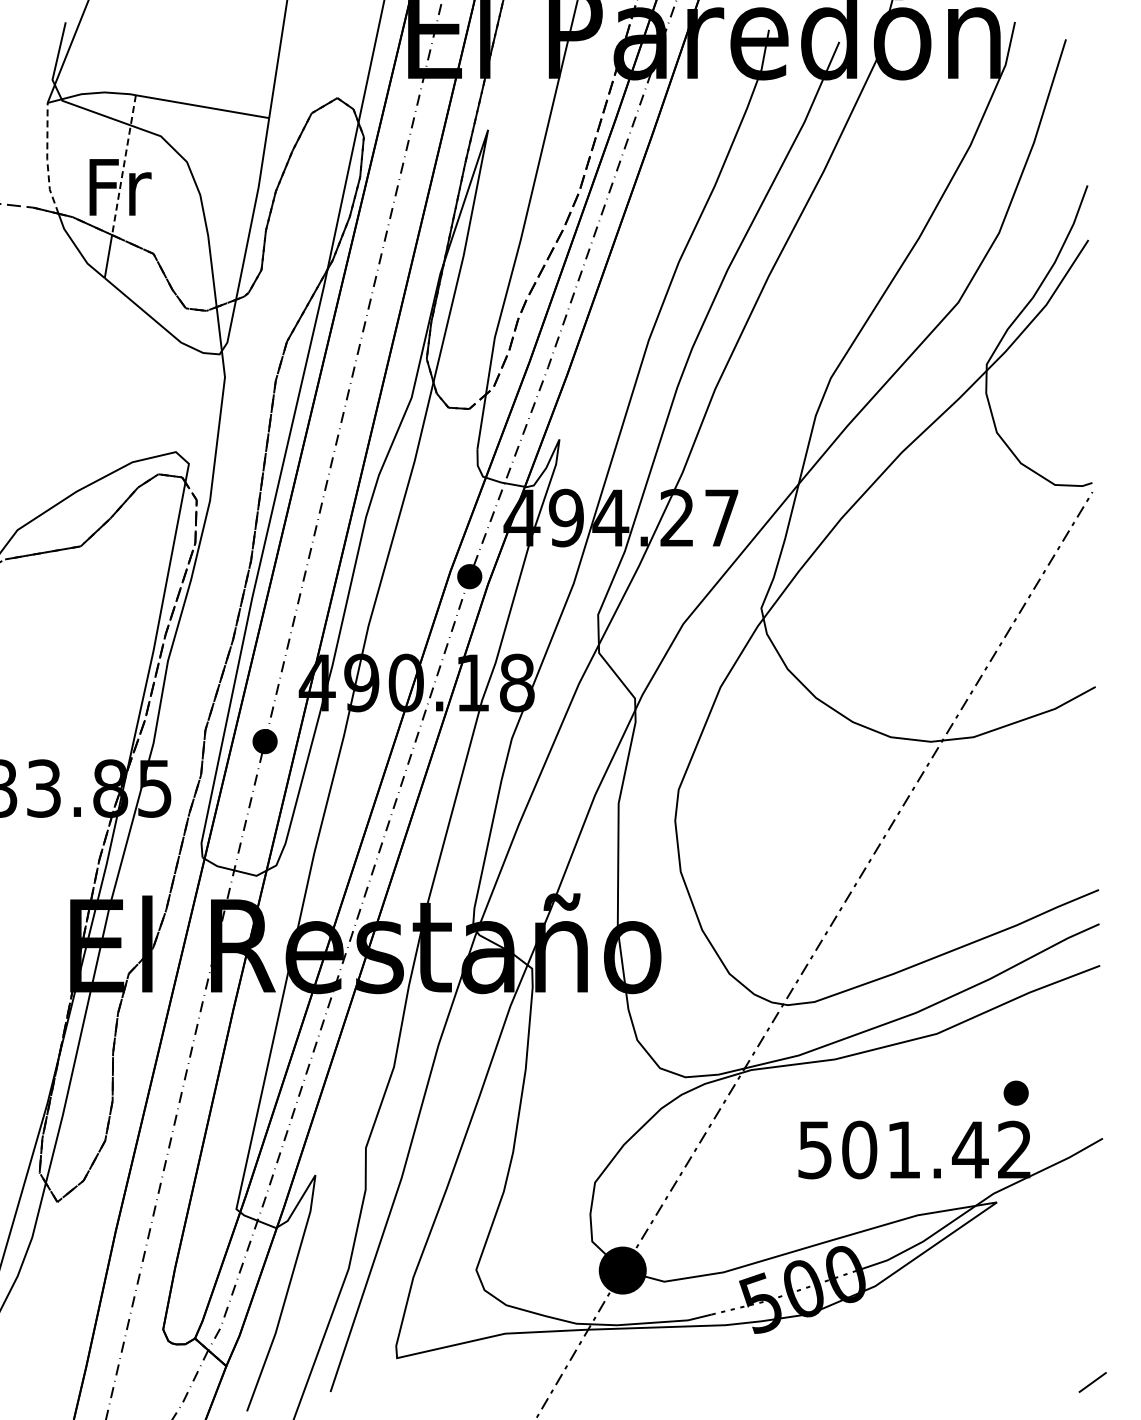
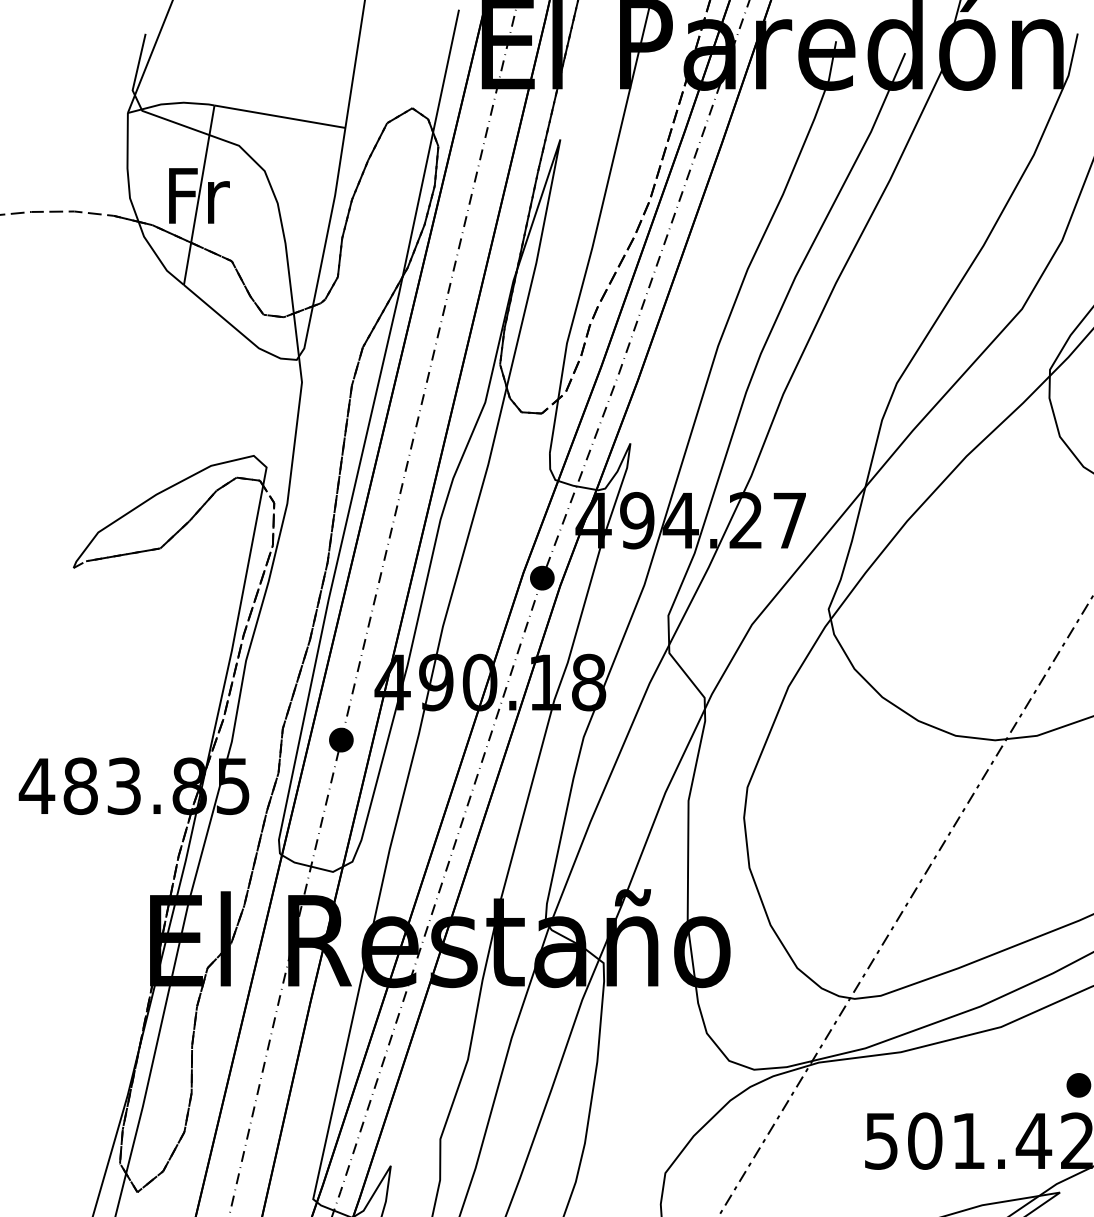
line: (47, 159) -> (127, 168), dashed -> solid
line: (124, 165) -> (203, 174), dashed -> solid

